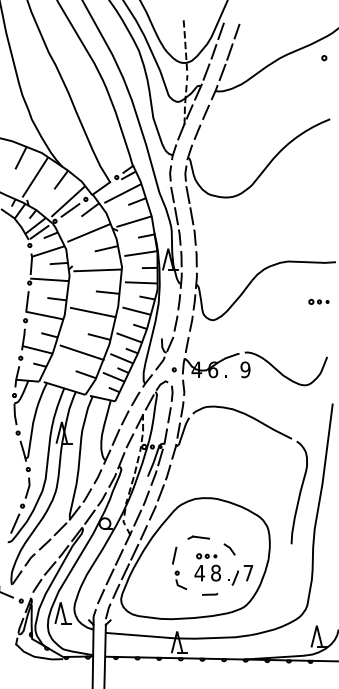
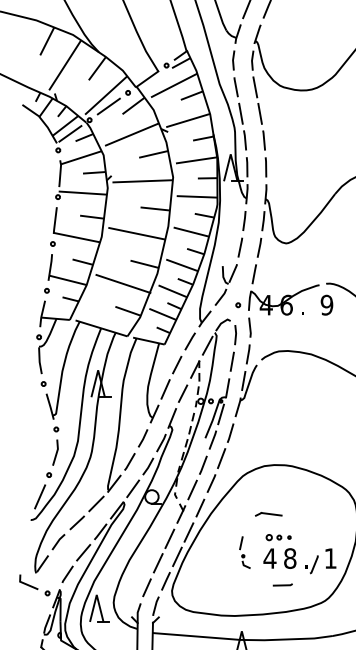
line: (229, 549) -> (307, 529), removed
part: (179, 568) -> (244, 552), size x0.6
text: (248, 573) -> (330, 559), 7 -> 1

